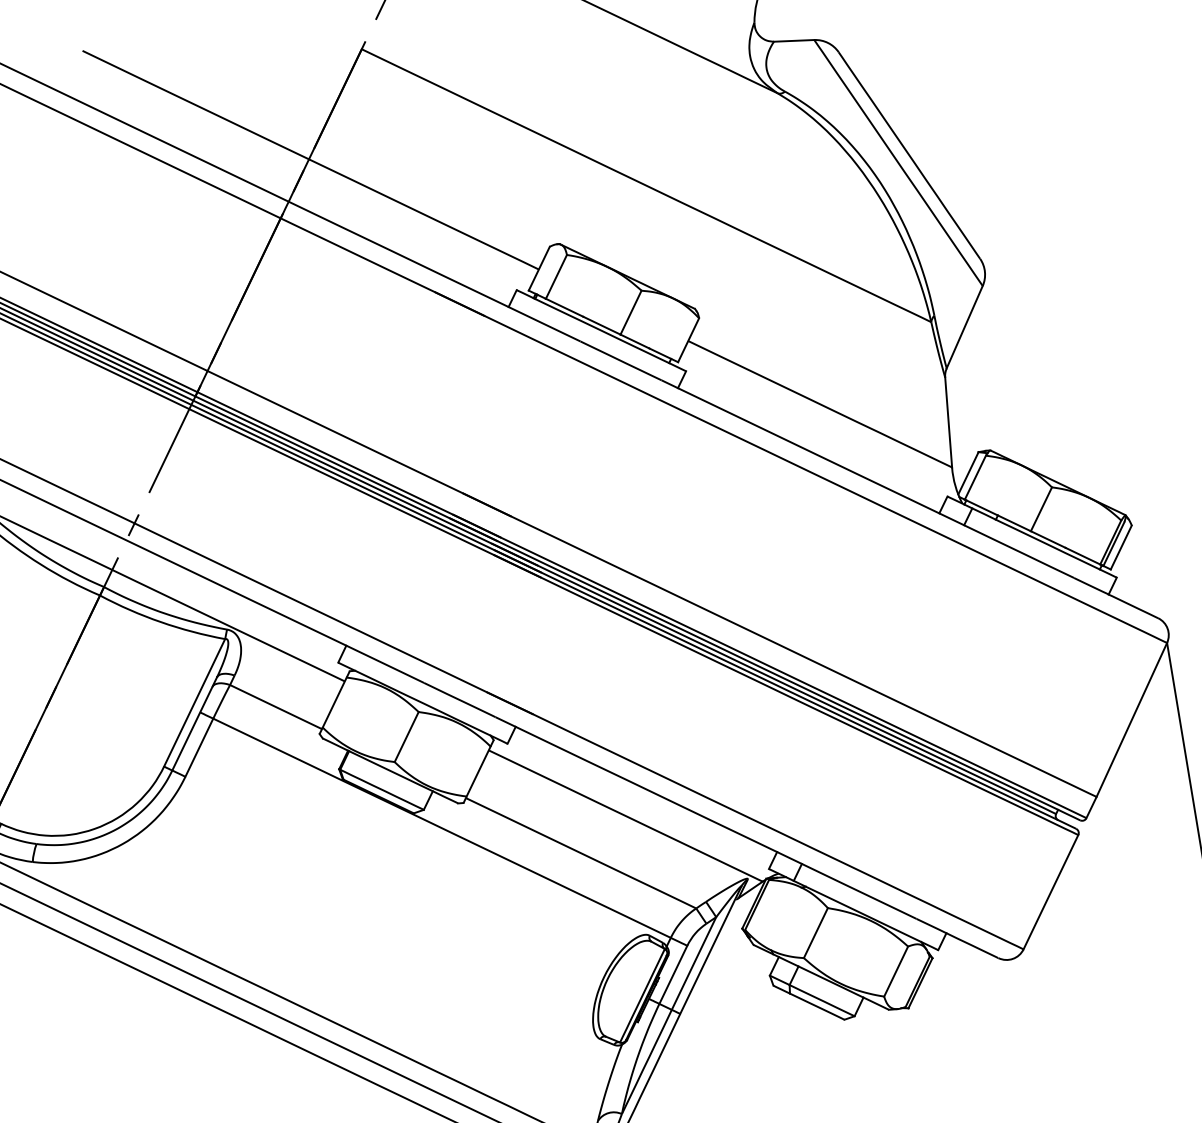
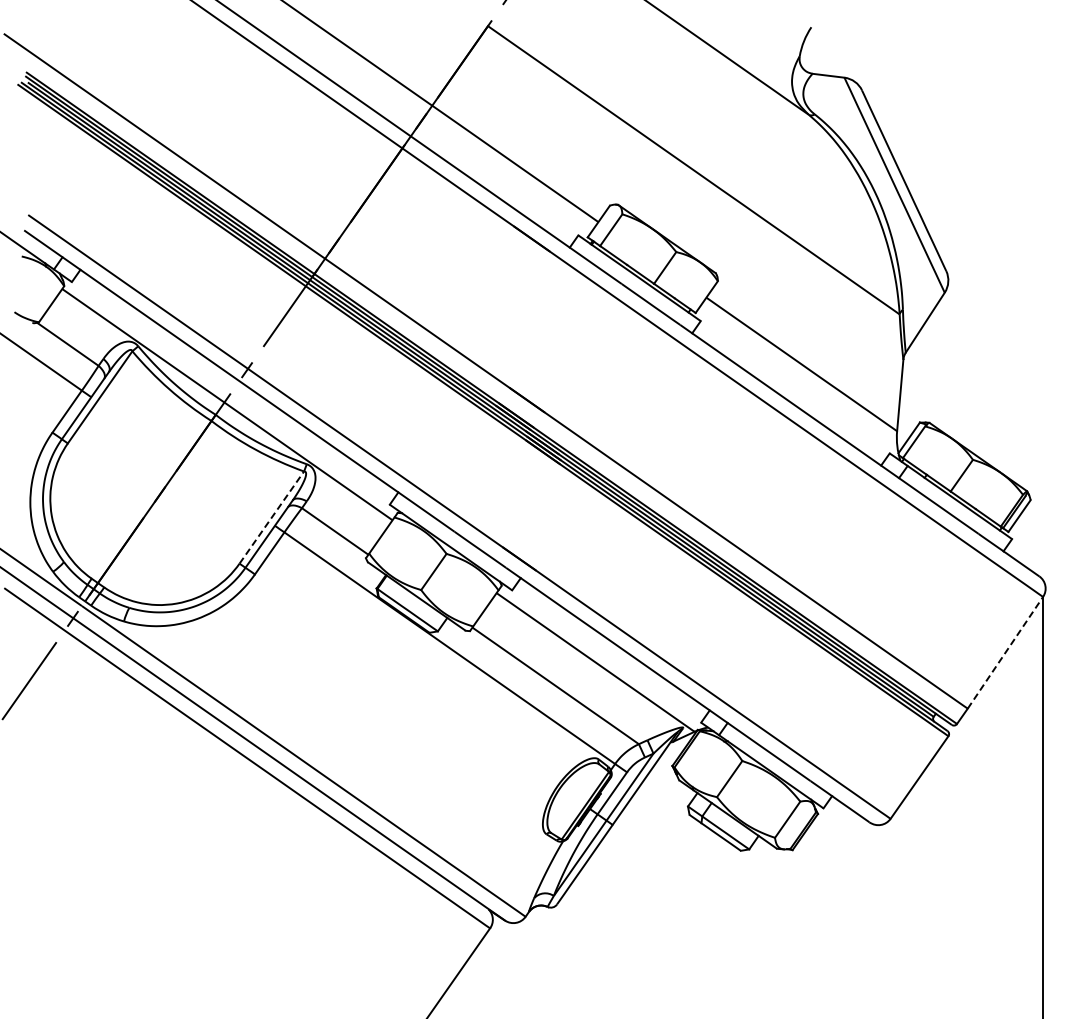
line: (195, 702) -> (272, 517), solid -> dashed
line: (1131, 719) -> (1005, 652), solid -> dashed

